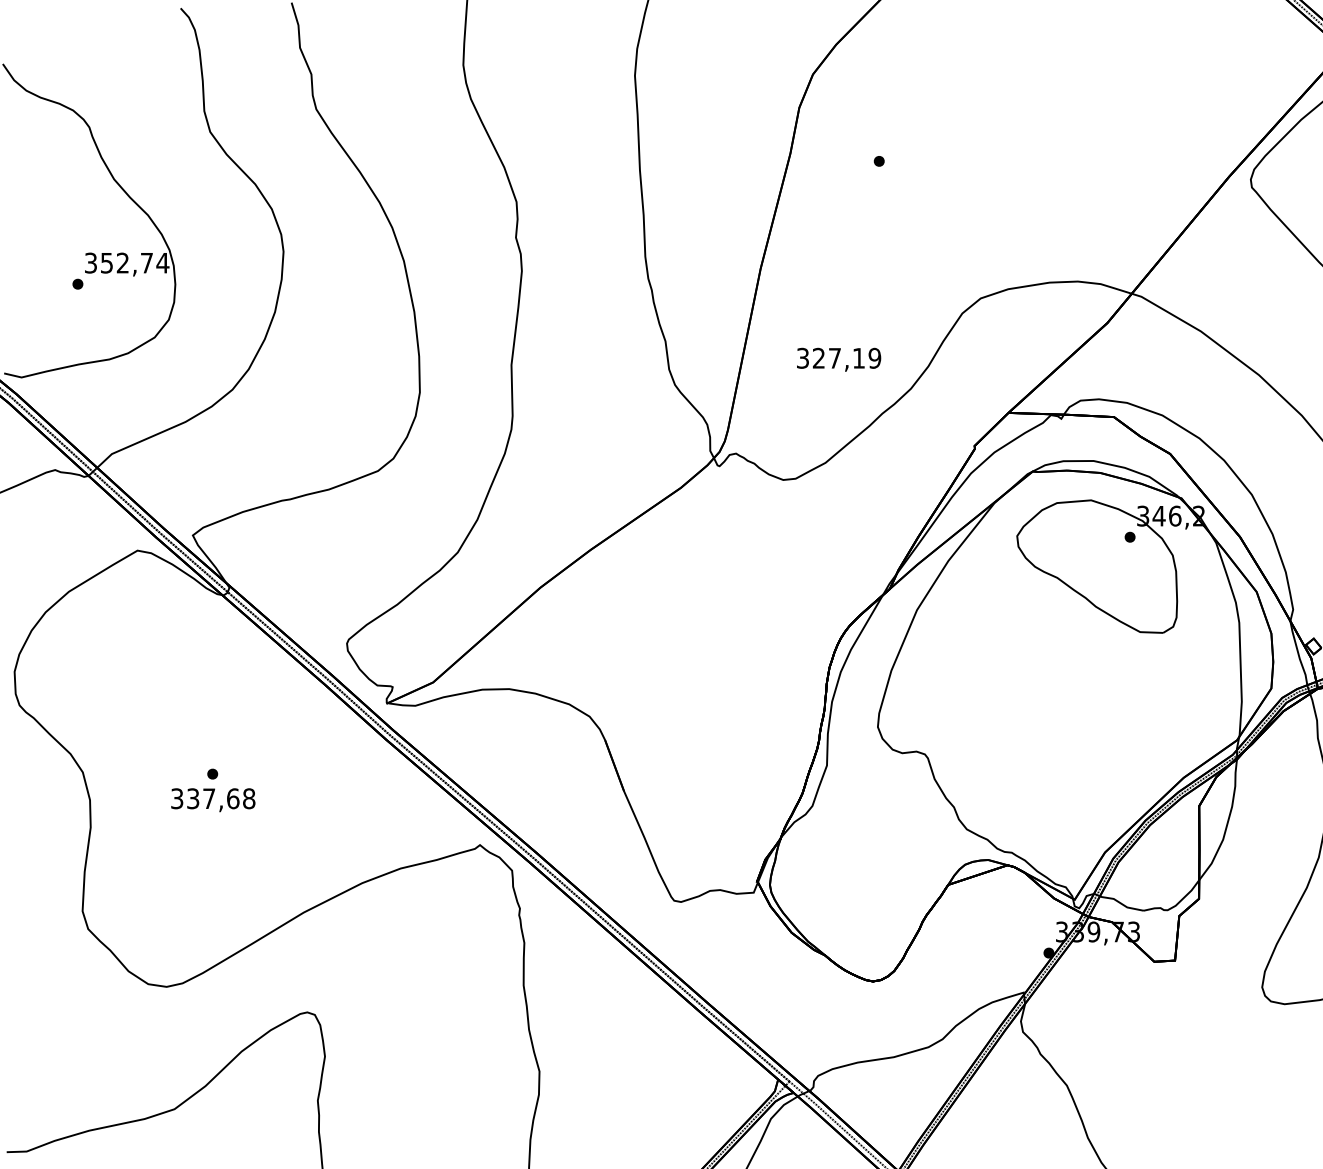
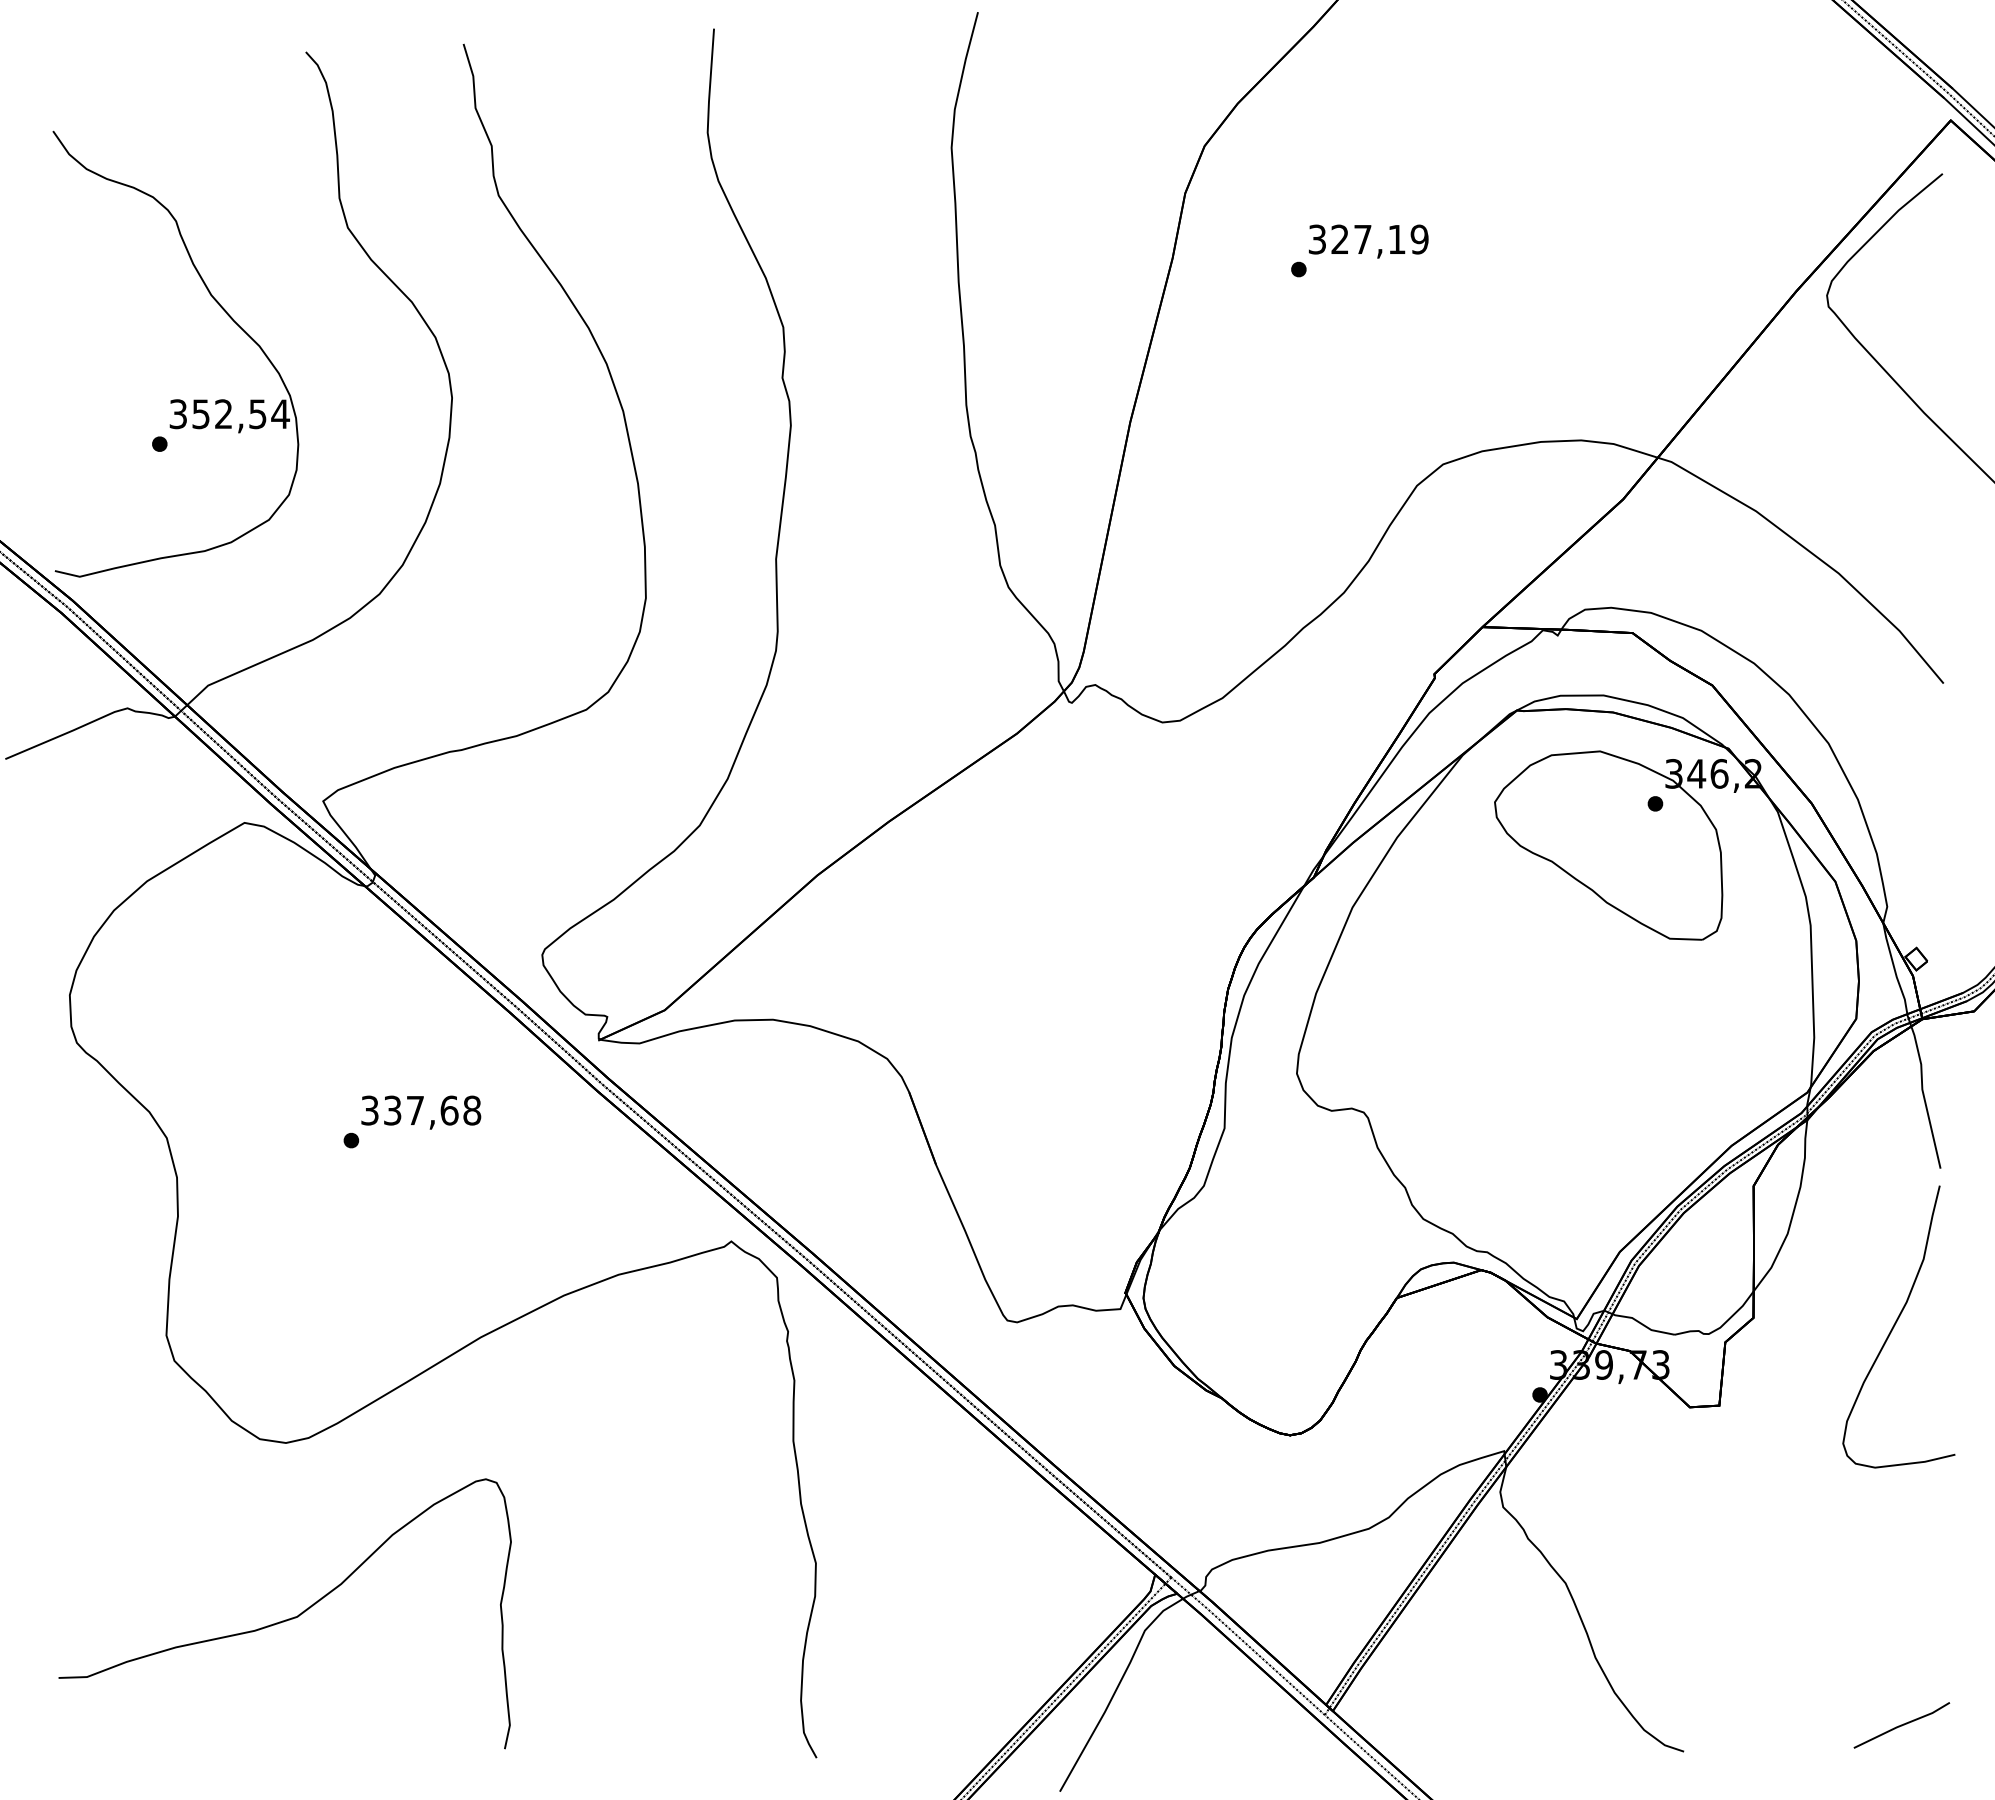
text: (146, 263) -> (257, 414), 352,74 -> 352,54
text: (838, 359) -> (1368, 241), moved
text: (213, 800) -> (421, 1112), moved

